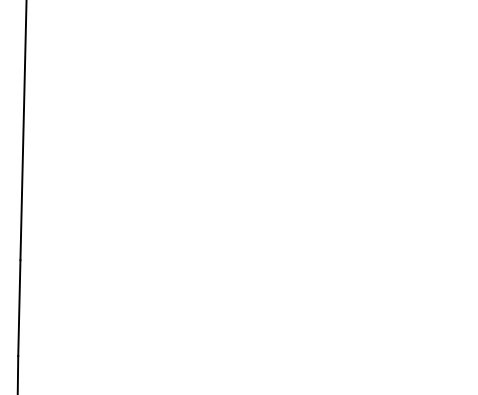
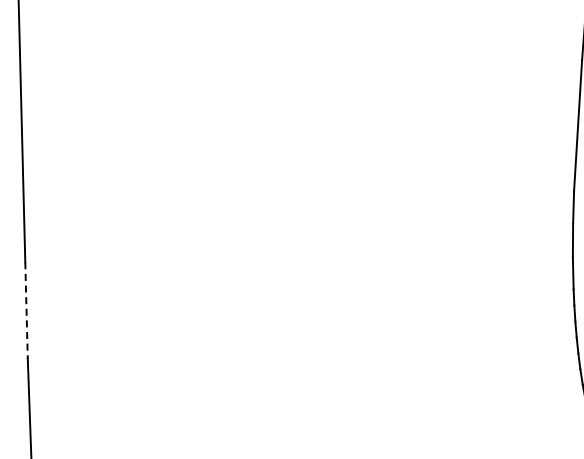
line: (19, 309) -> (26, 311), solid -> dashed

